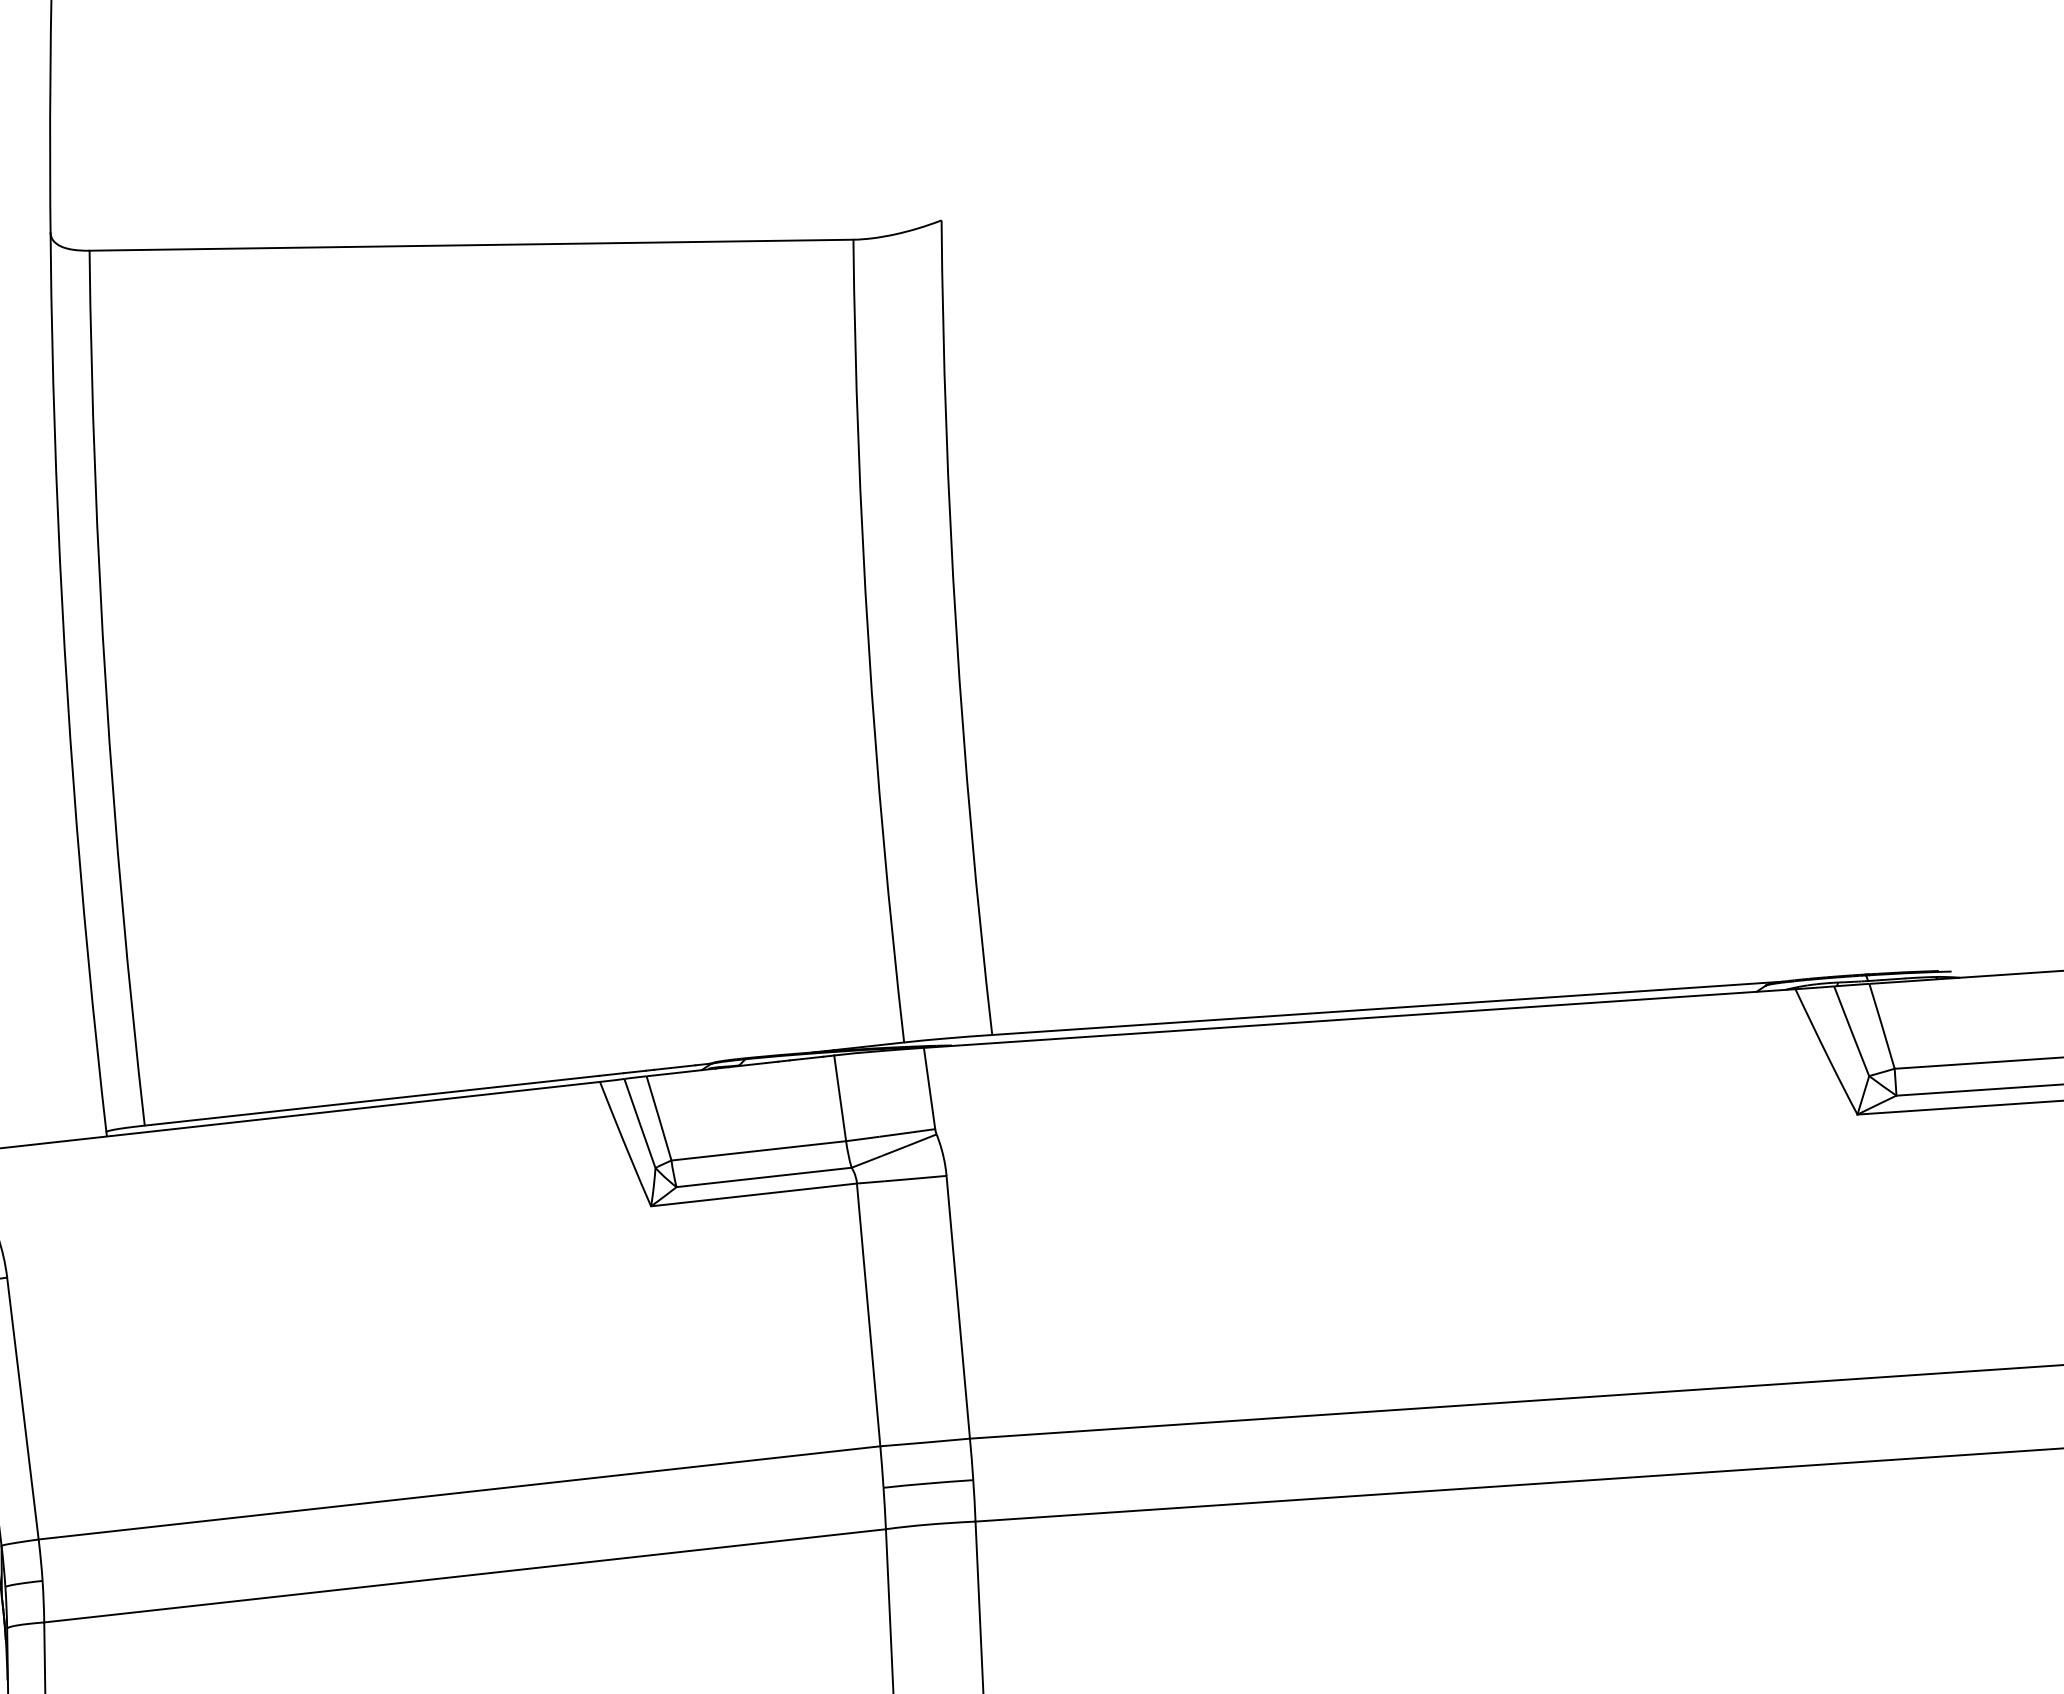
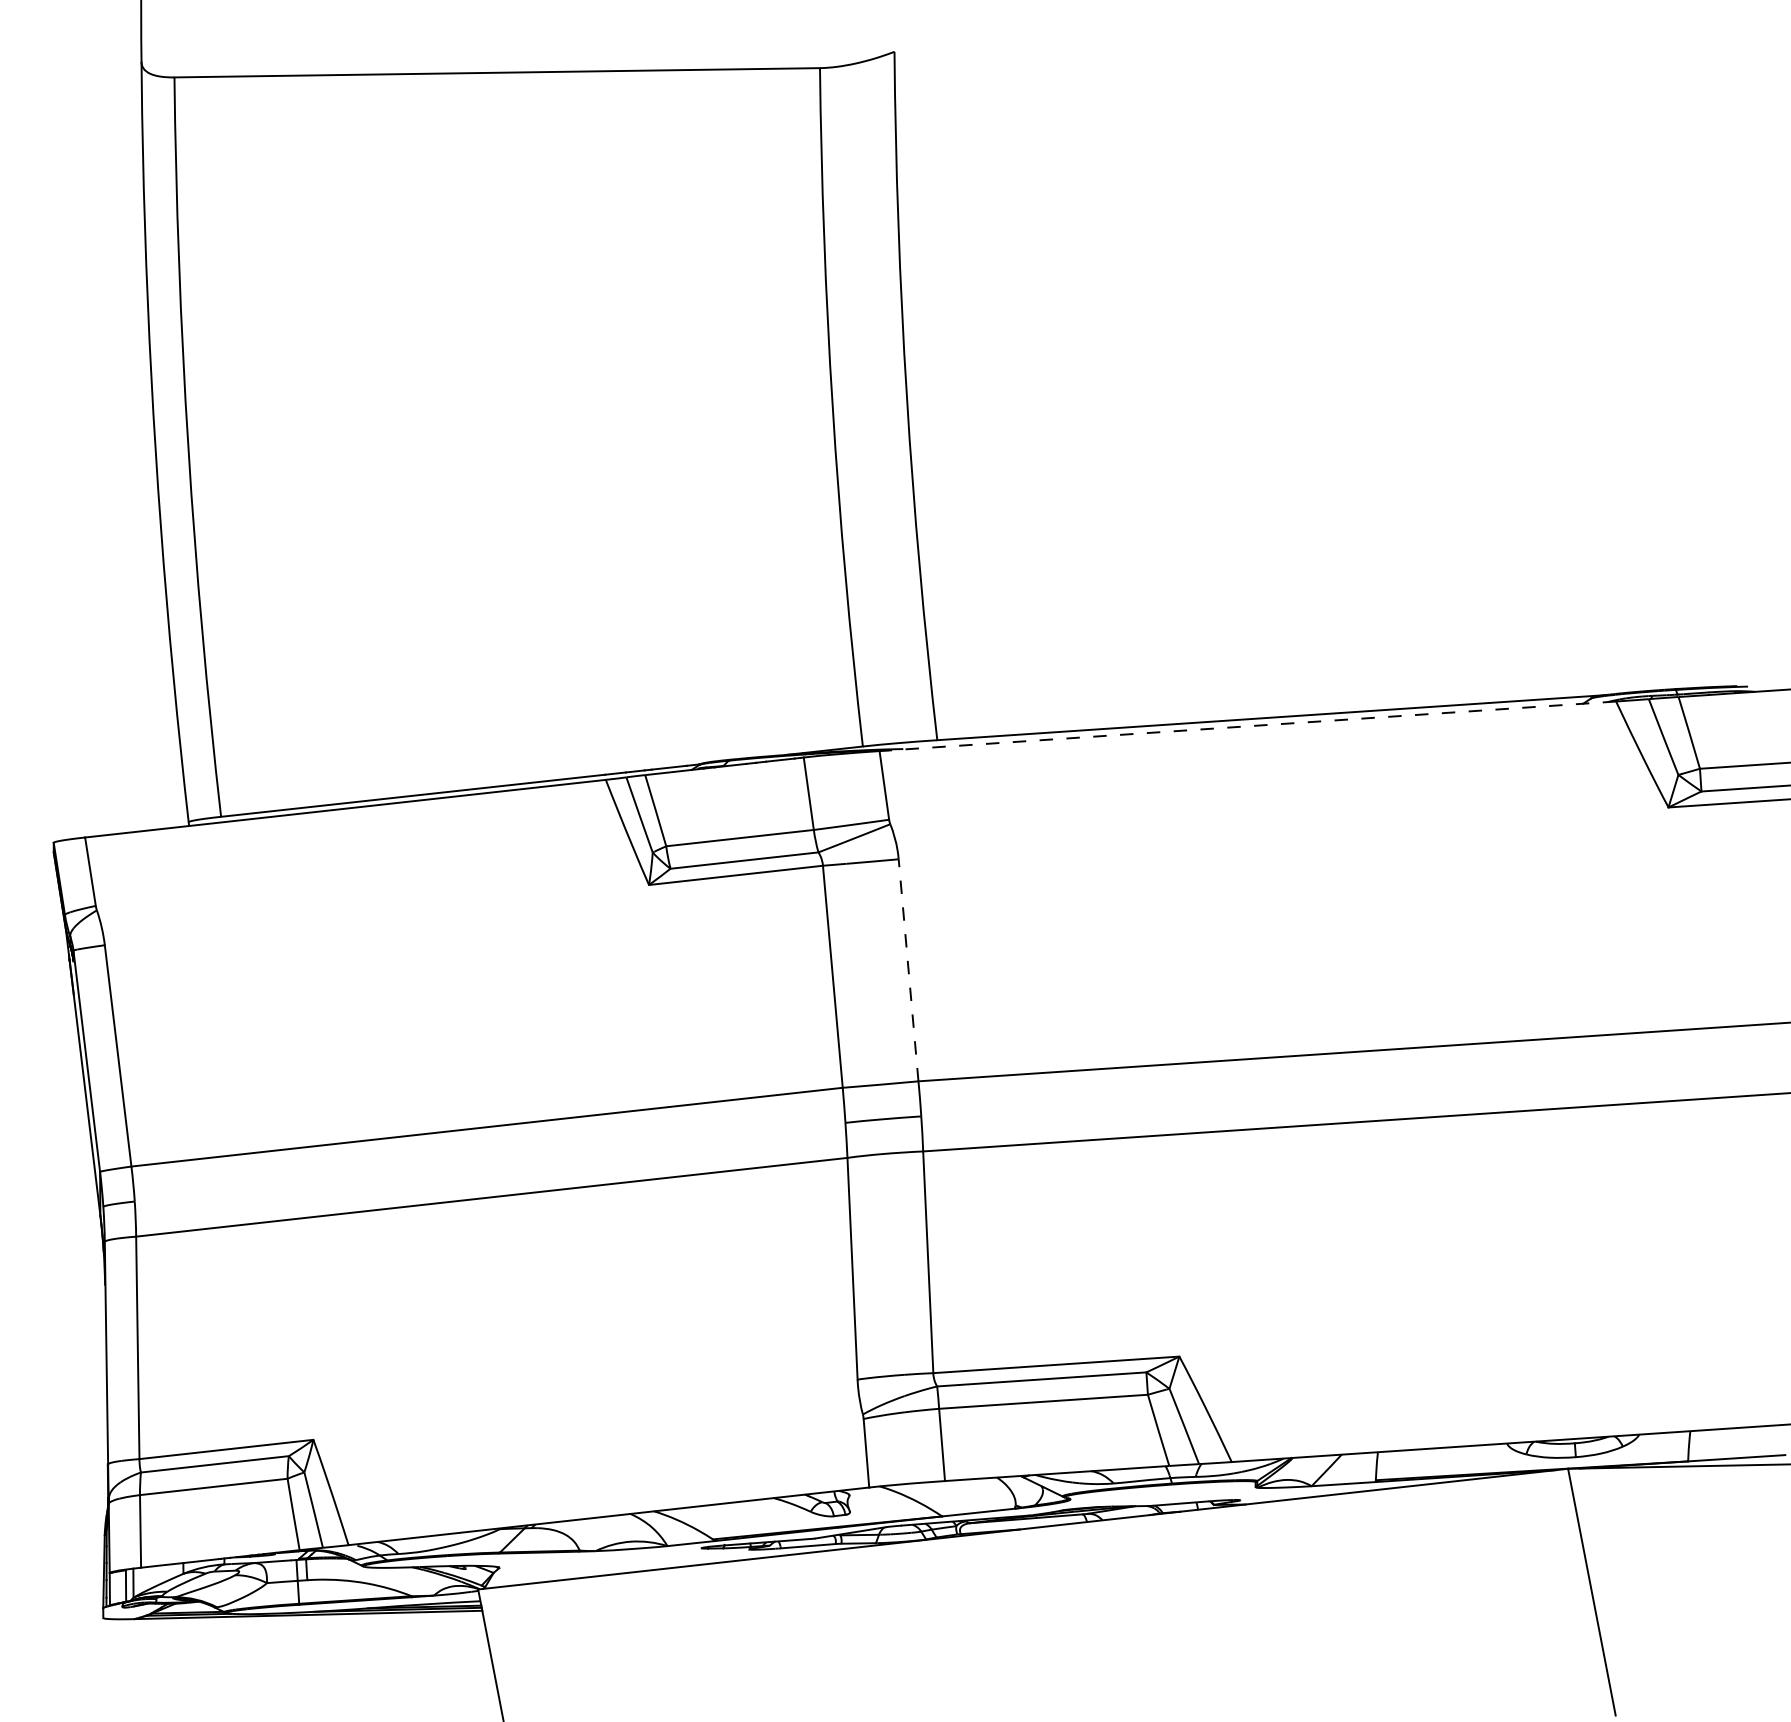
line: (1359, 1018) -> (1247, 726), solid -> dashed
line: (958, 1306) -> (908, 969), solid -> dashed

